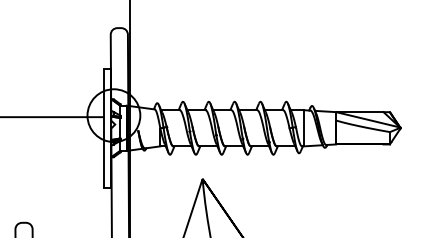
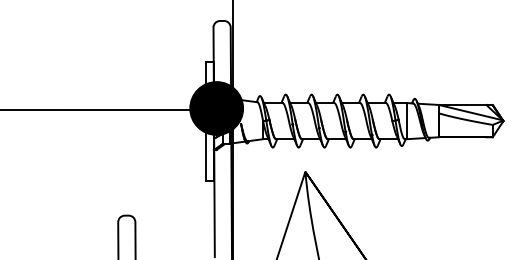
fill: (113, 115) -> (216, 108), added

